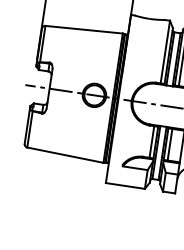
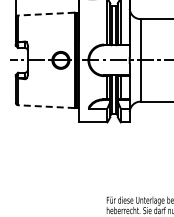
line: (82, 30) -> (45, 14), solid -> dashed
line: (64, 154) -> (45, 106), solid -> dashed

